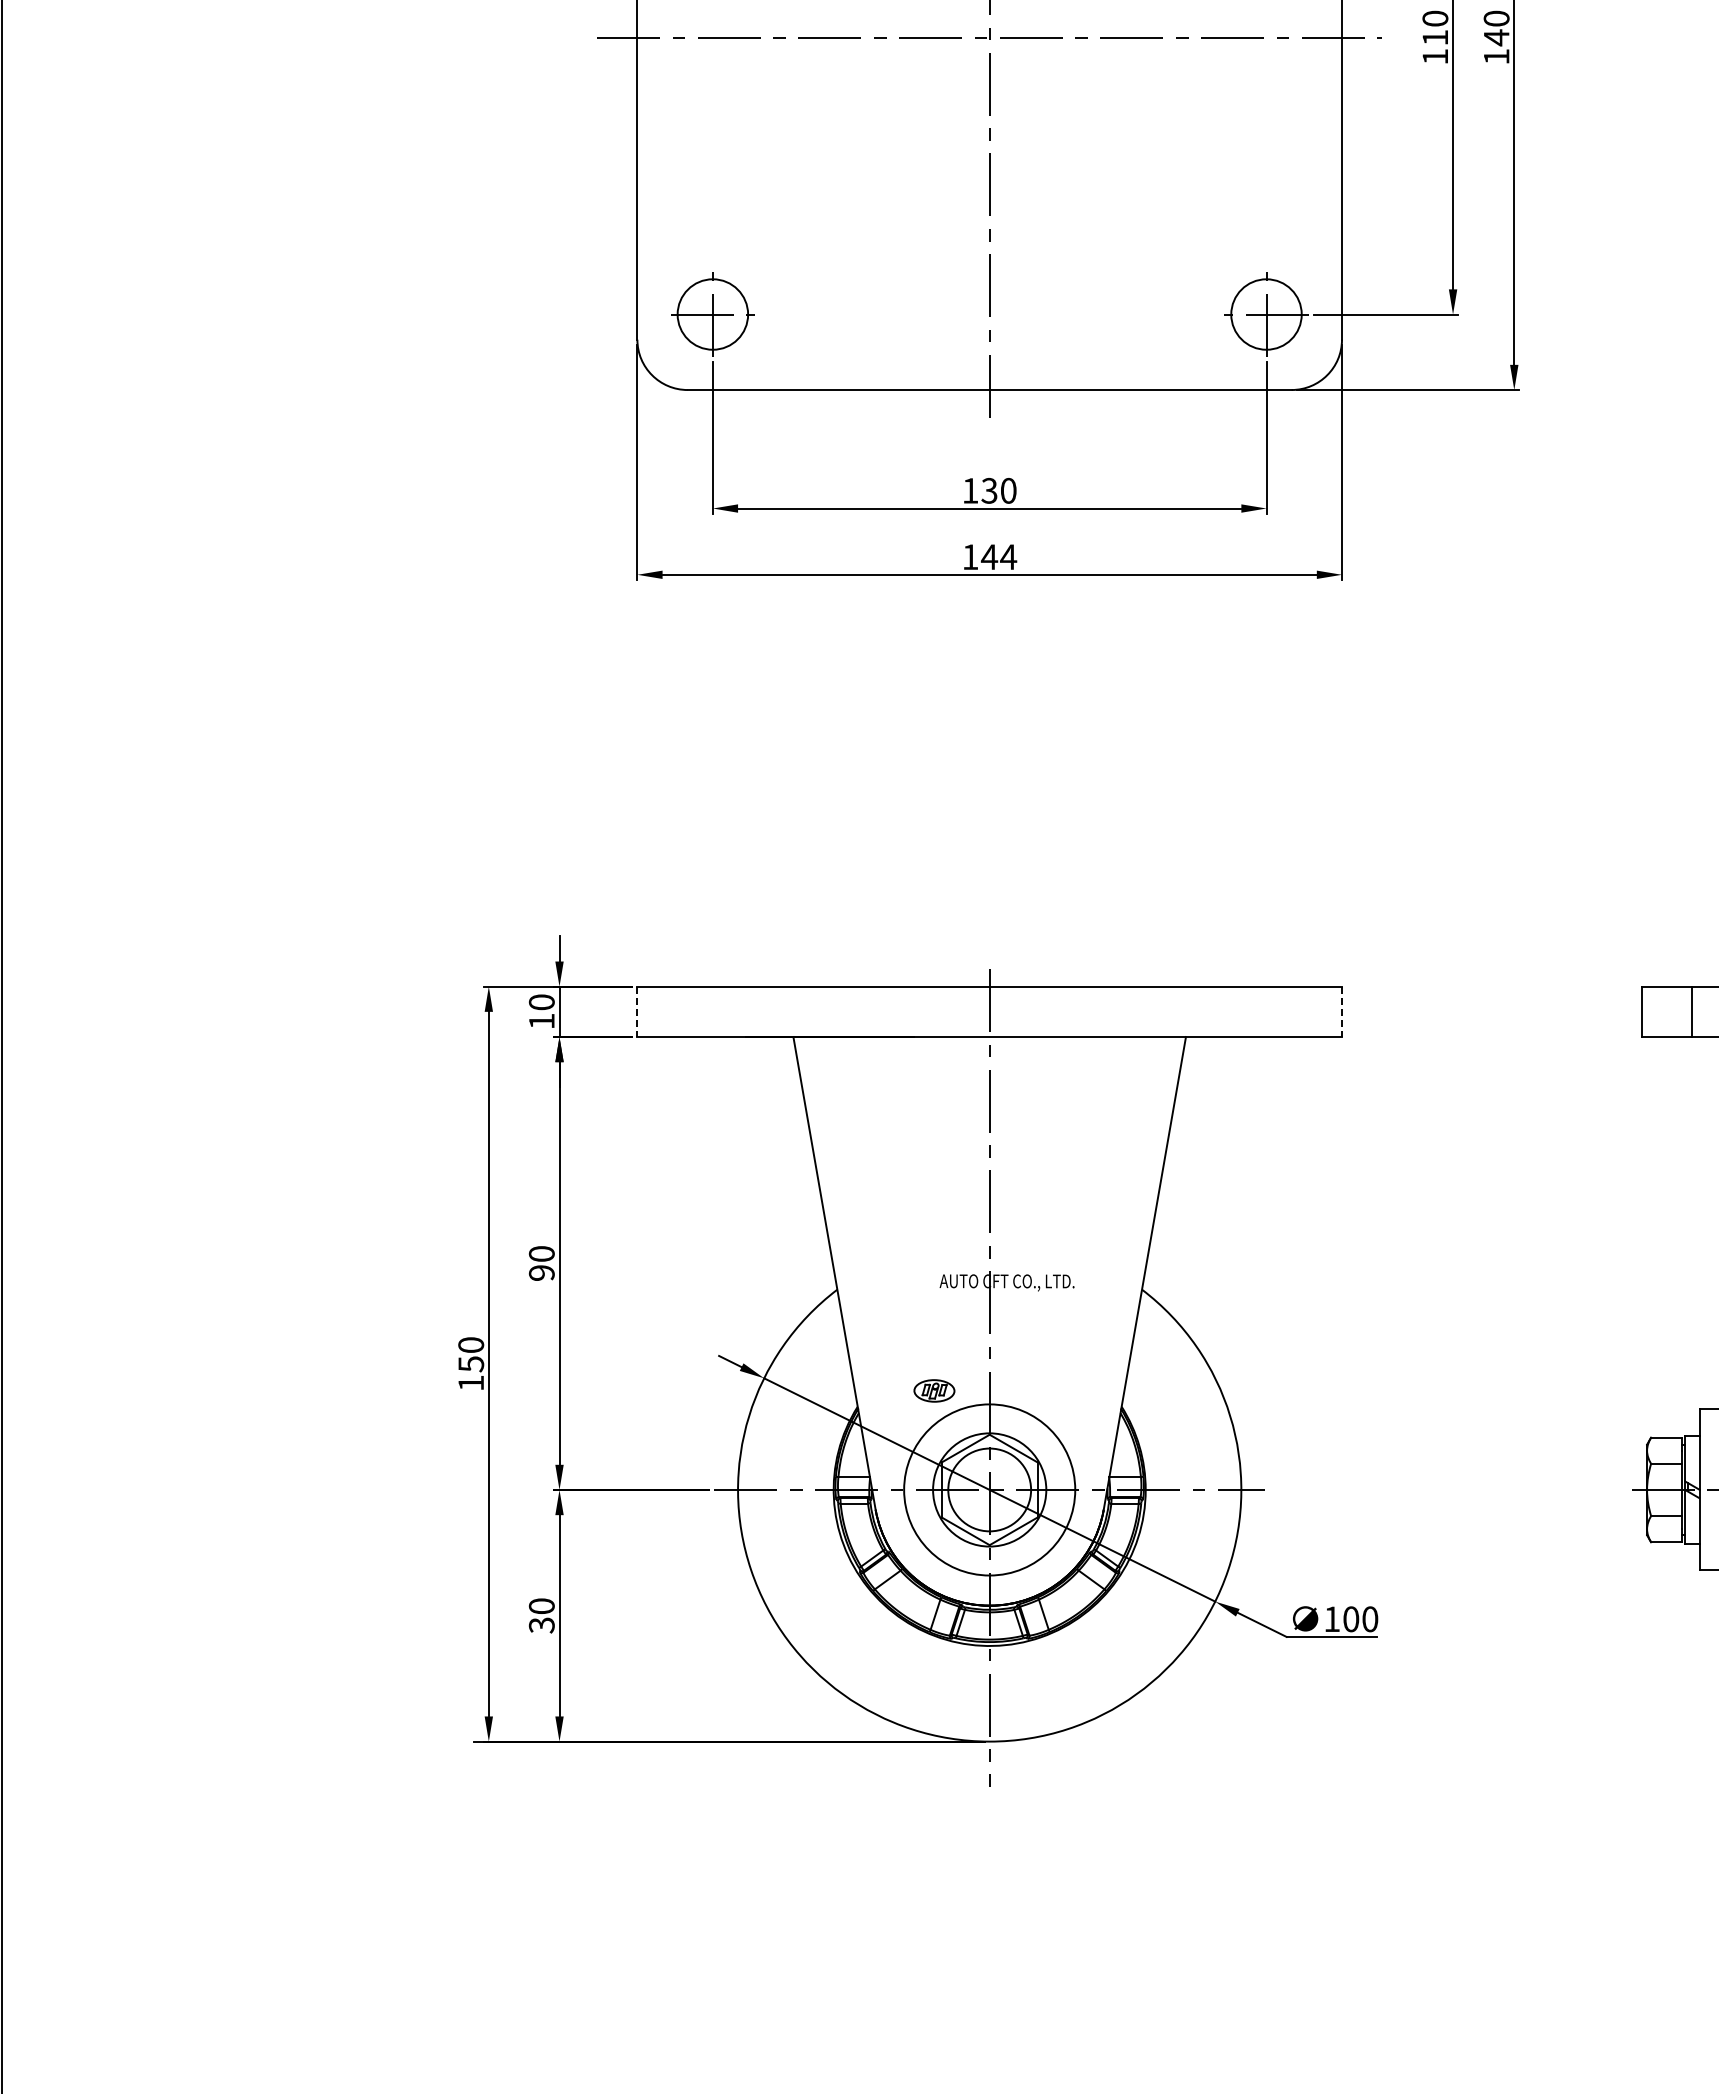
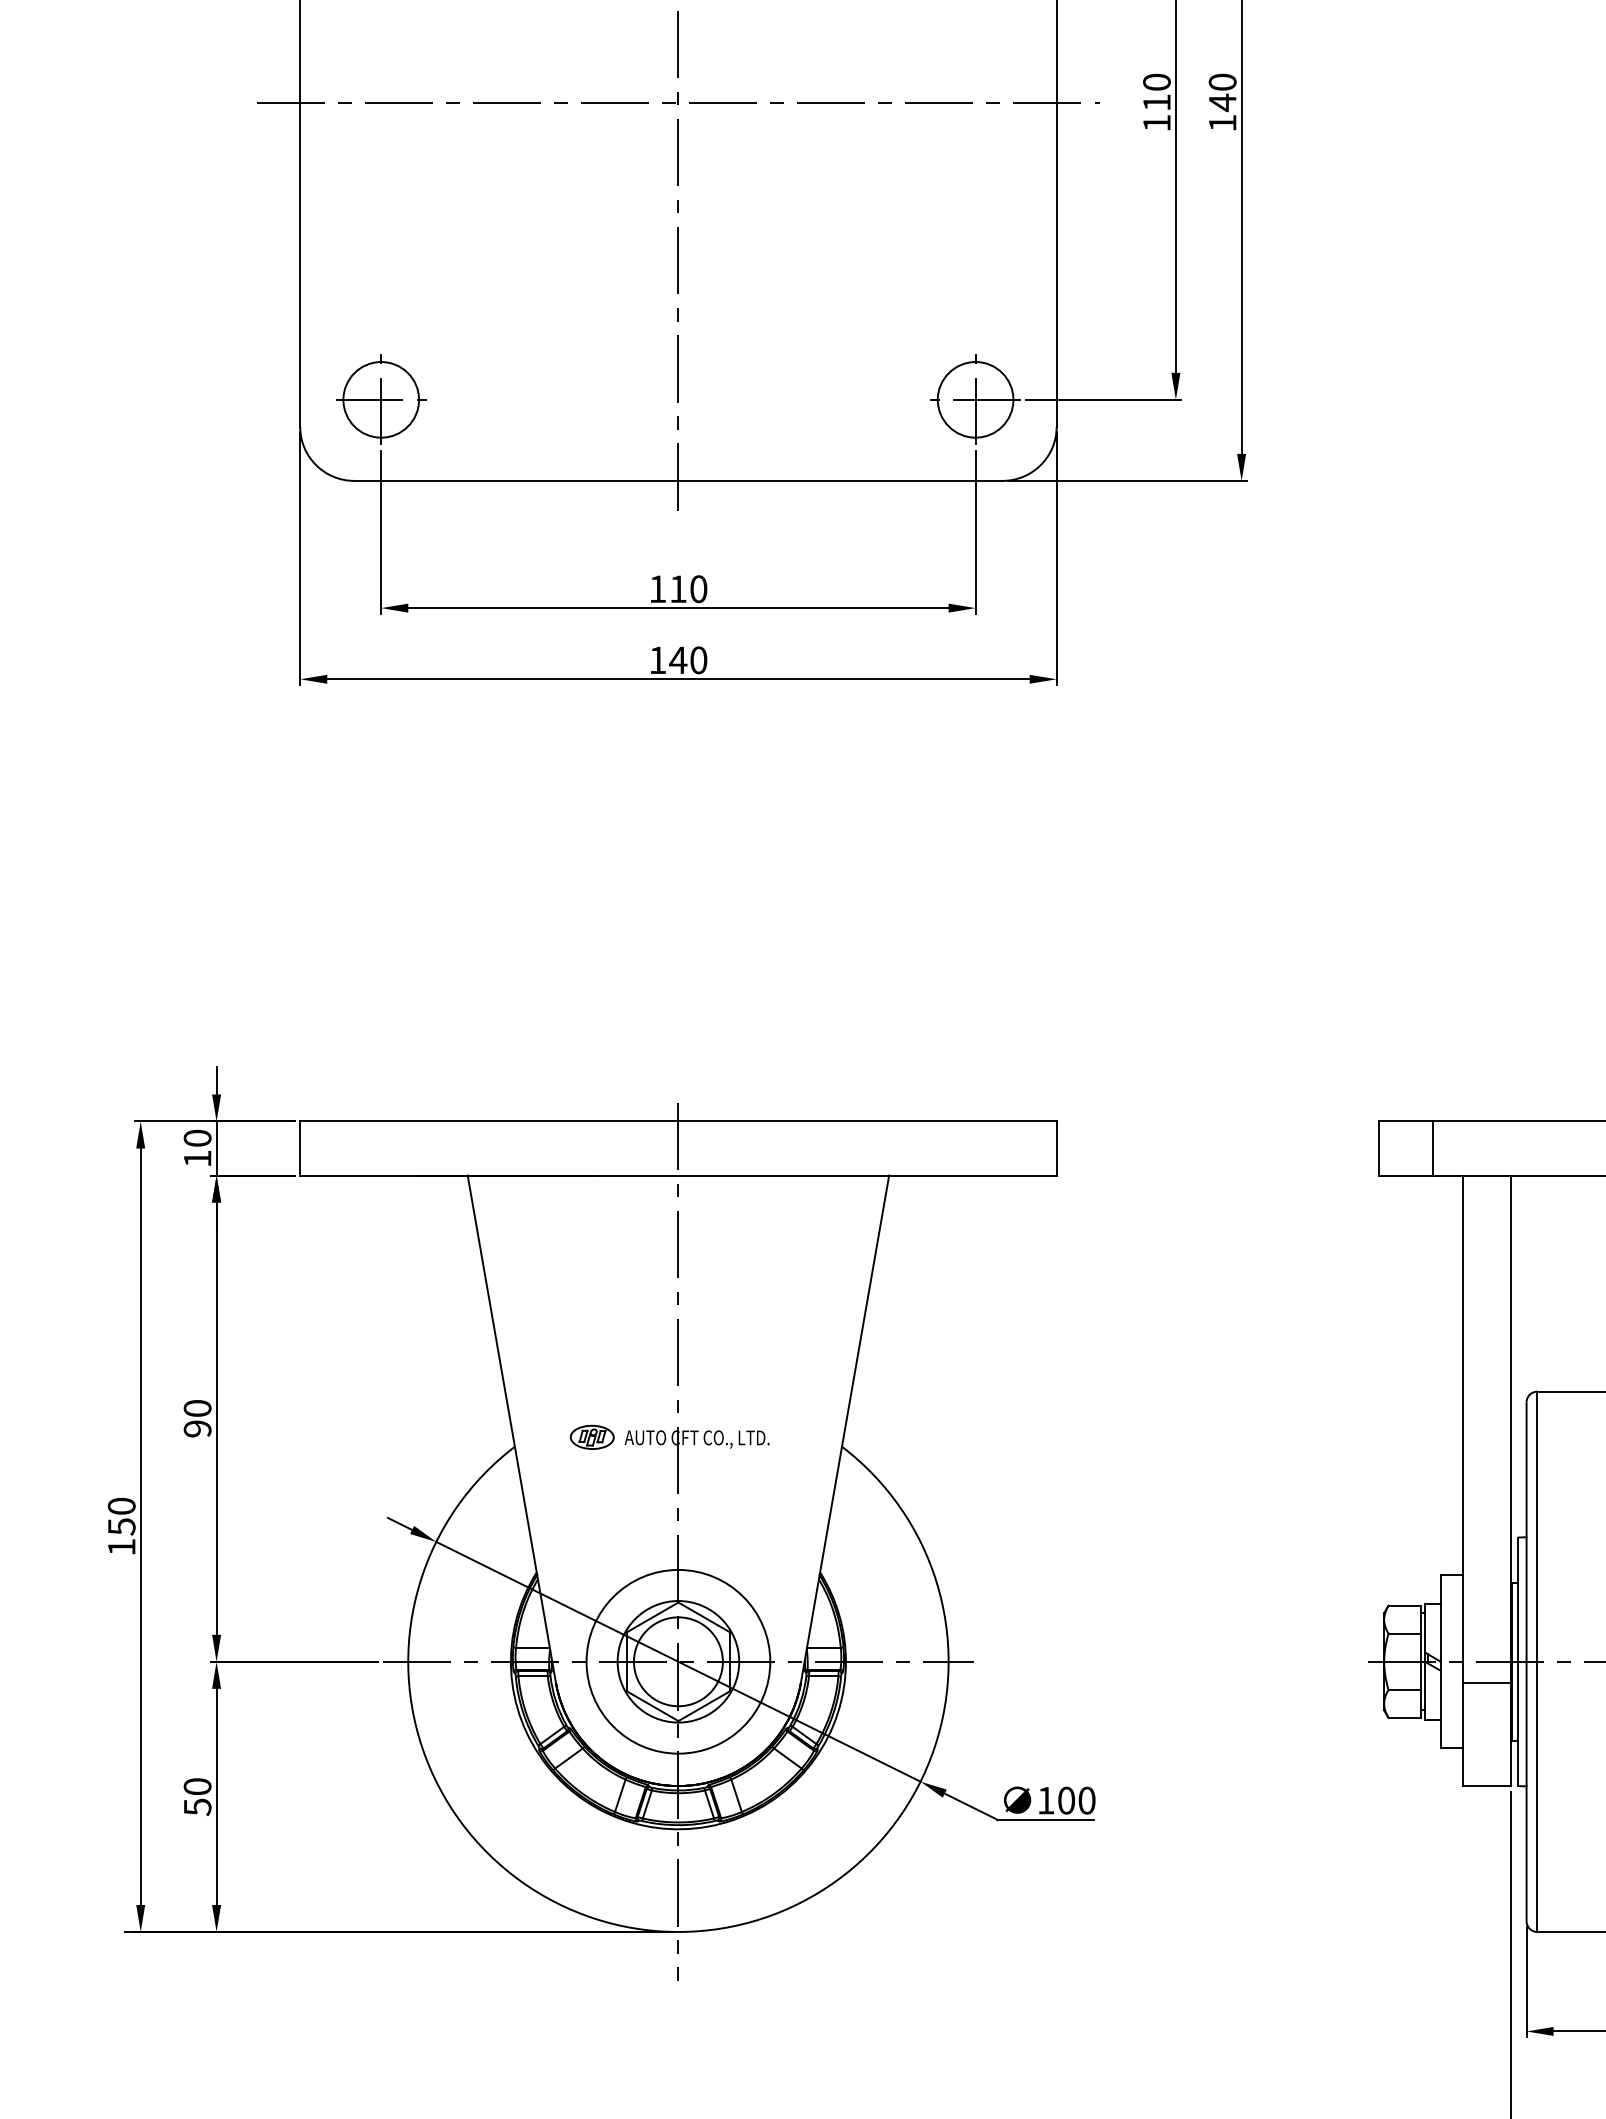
text: (989, 490) -> (678, 588), 130 -> 110
text: (1008, 557) -> (698, 660), 144 -> 140
line: (637, 1012) -> (300, 1149), dashed -> solid
line: (1342, 1012) -> (1057, 1149), dashed -> solid
part: (934, 1390) -> (592, 1436), moved
text: (541, 1624) -> (197, 1806), 30 -> 50

